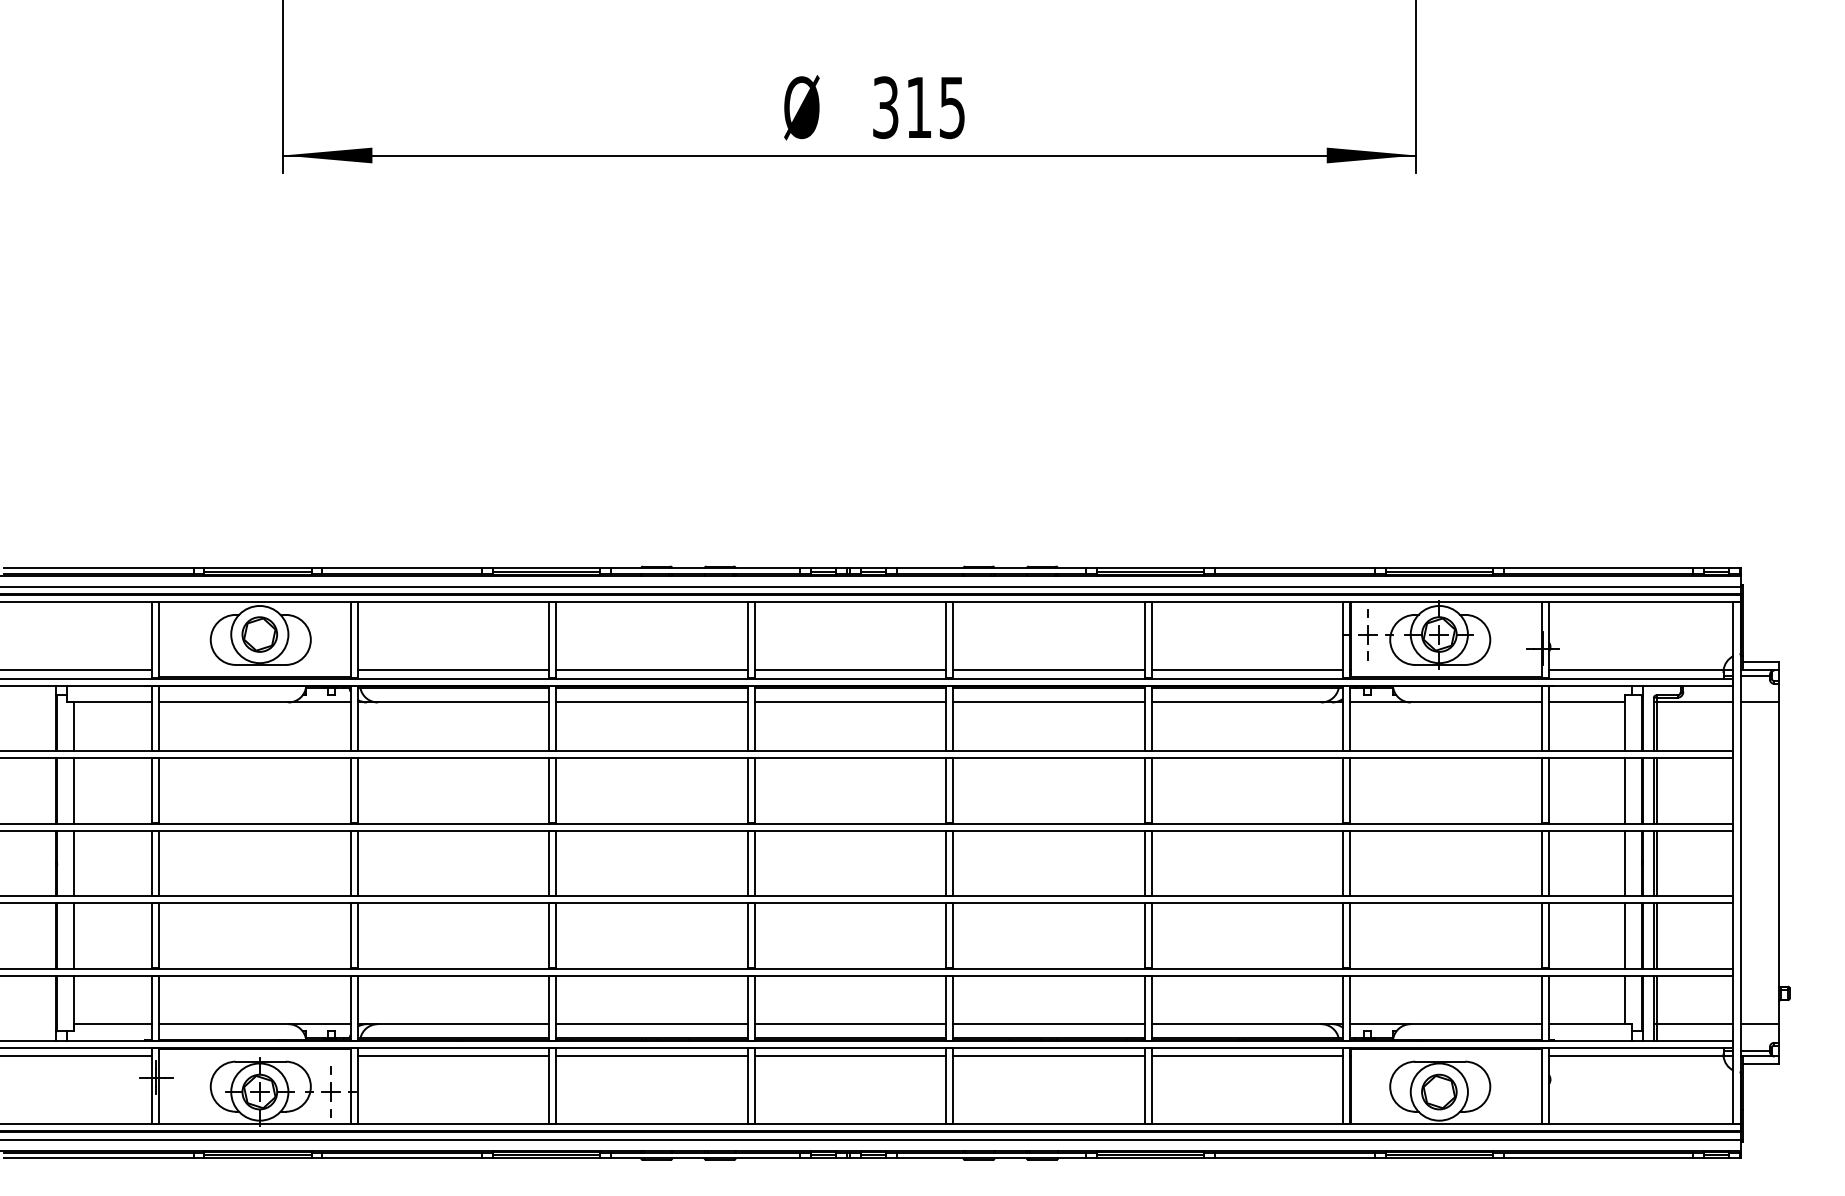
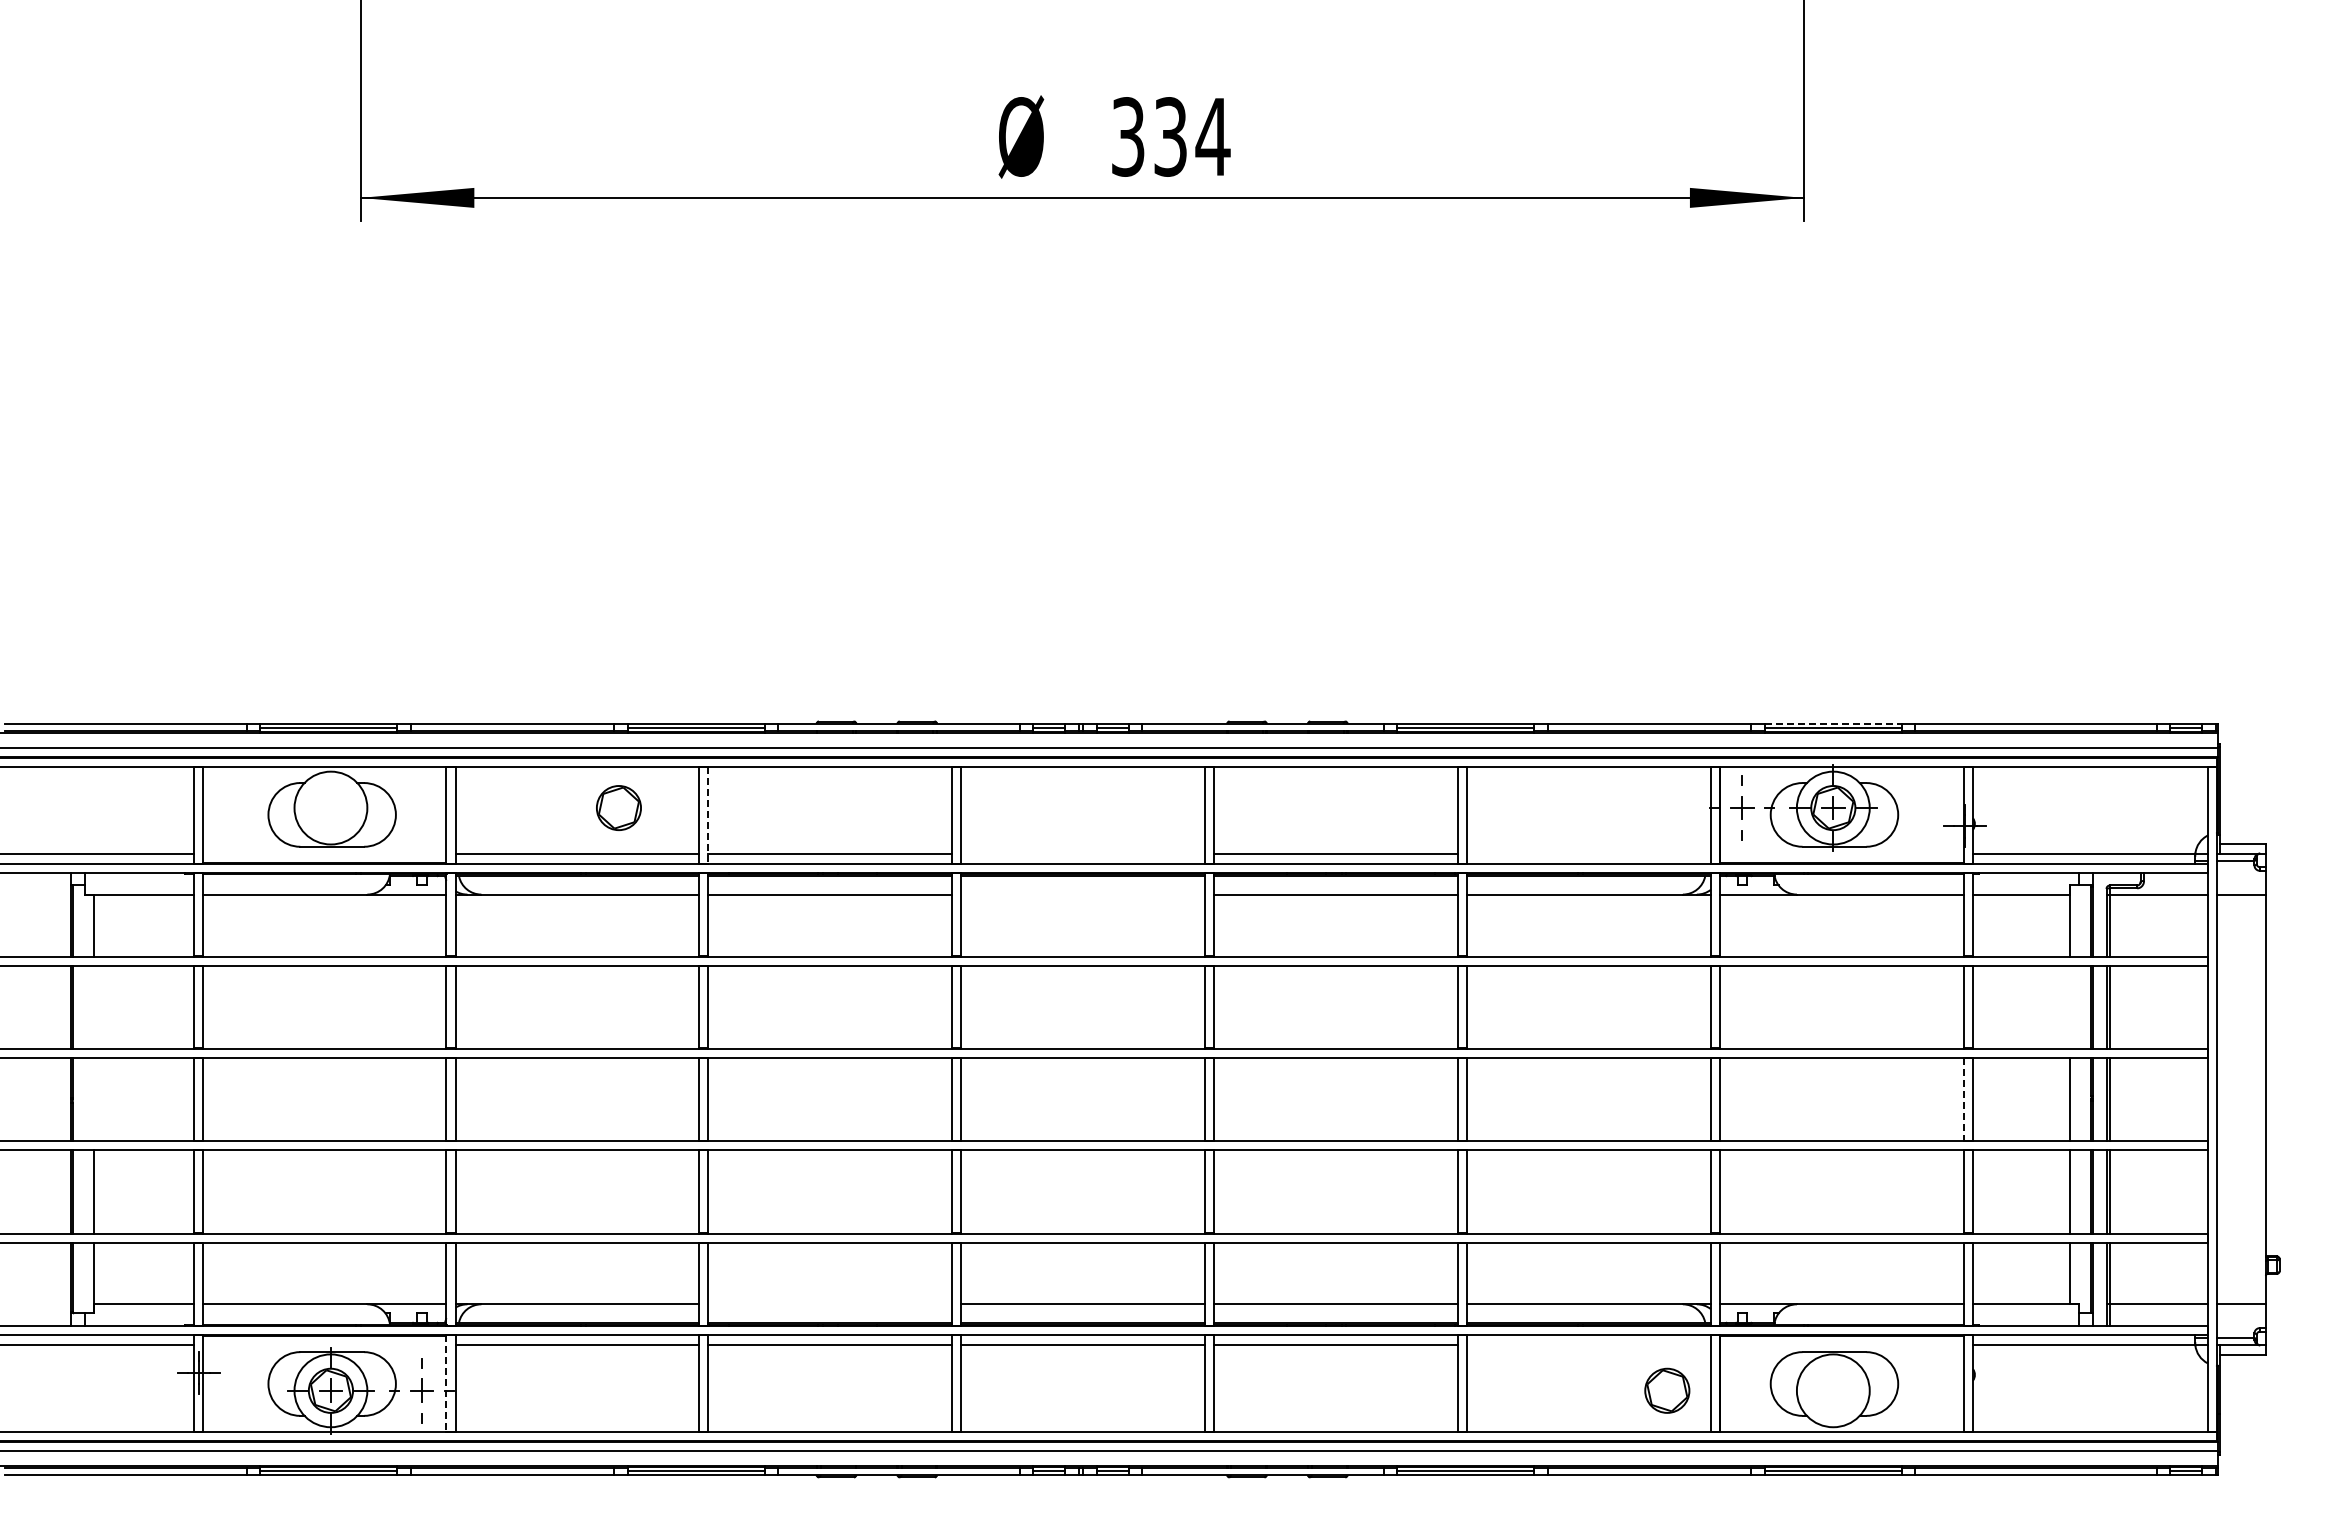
text: (936, 107) -> (1192, 136), 315 -> 334
line: (1439, 568) -> (1833, 723), solid -> dashed
part: (259, 634) -> (618, 807), moved
line: (556, 640) -> (708, 815), solid -> dashed
line: (850, 670) -> (1083, 853), removed
line: (1247, 670) -> (1588, 853), removed
line: (850, 702) -> (1083, 894), removed
line: (74, 790) -> (94, 1006), removed
line: (1625, 790) -> (2070, 1006), removed
line: (74, 863) -> (94, 1099), removed
line: (1541, 863) -> (1963, 1099), solid -> dashed
line: (652, 1024) -> (830, 1304), removed
line: (1247, 1056) -> (1588, 1345), removed
line: (350, 1087) -> (446, 1384), solid -> dashed
part: (1439, 1091) -> (1667, 1390), moved

